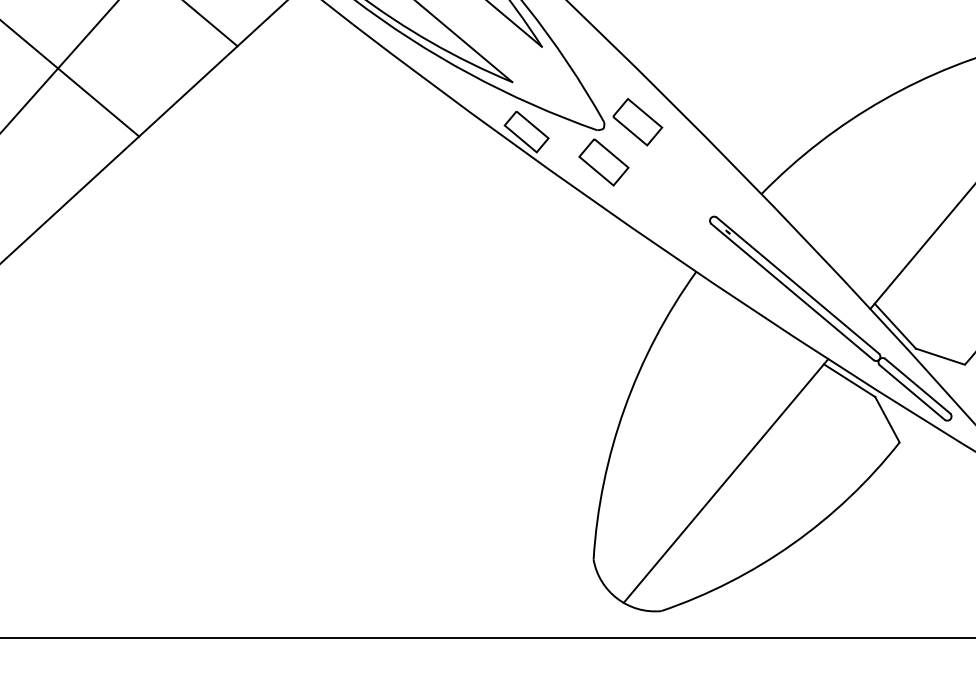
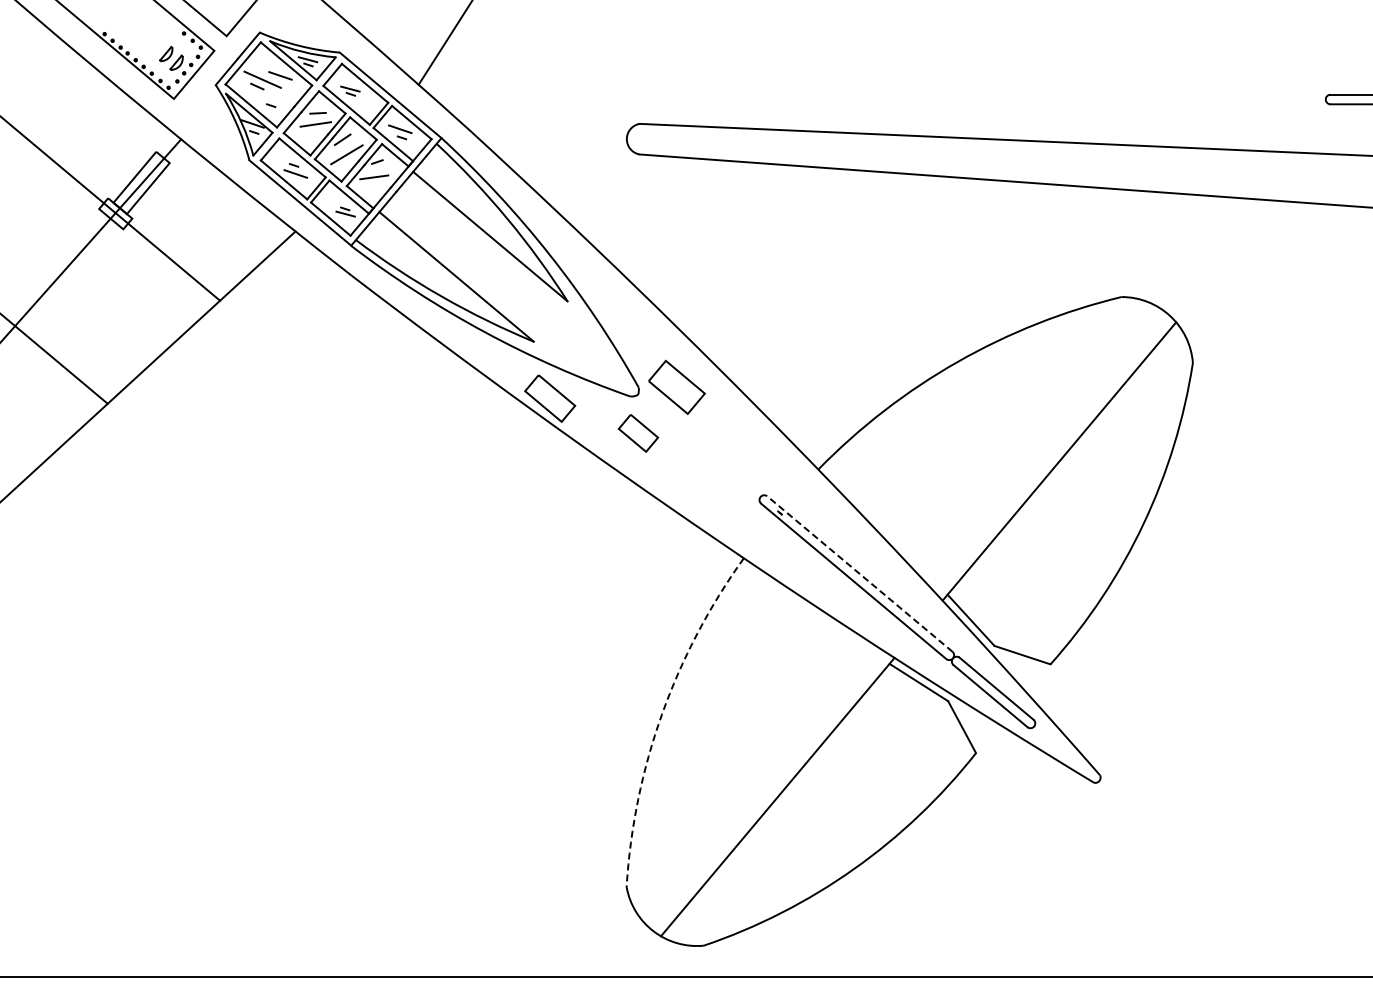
part: (604, 162) -> (638, 433), size x0.7
line: (797, 285) -> (859, 573), solid -> dashed
arc: (625, 408) -> (662, 714), solid -> dashed

